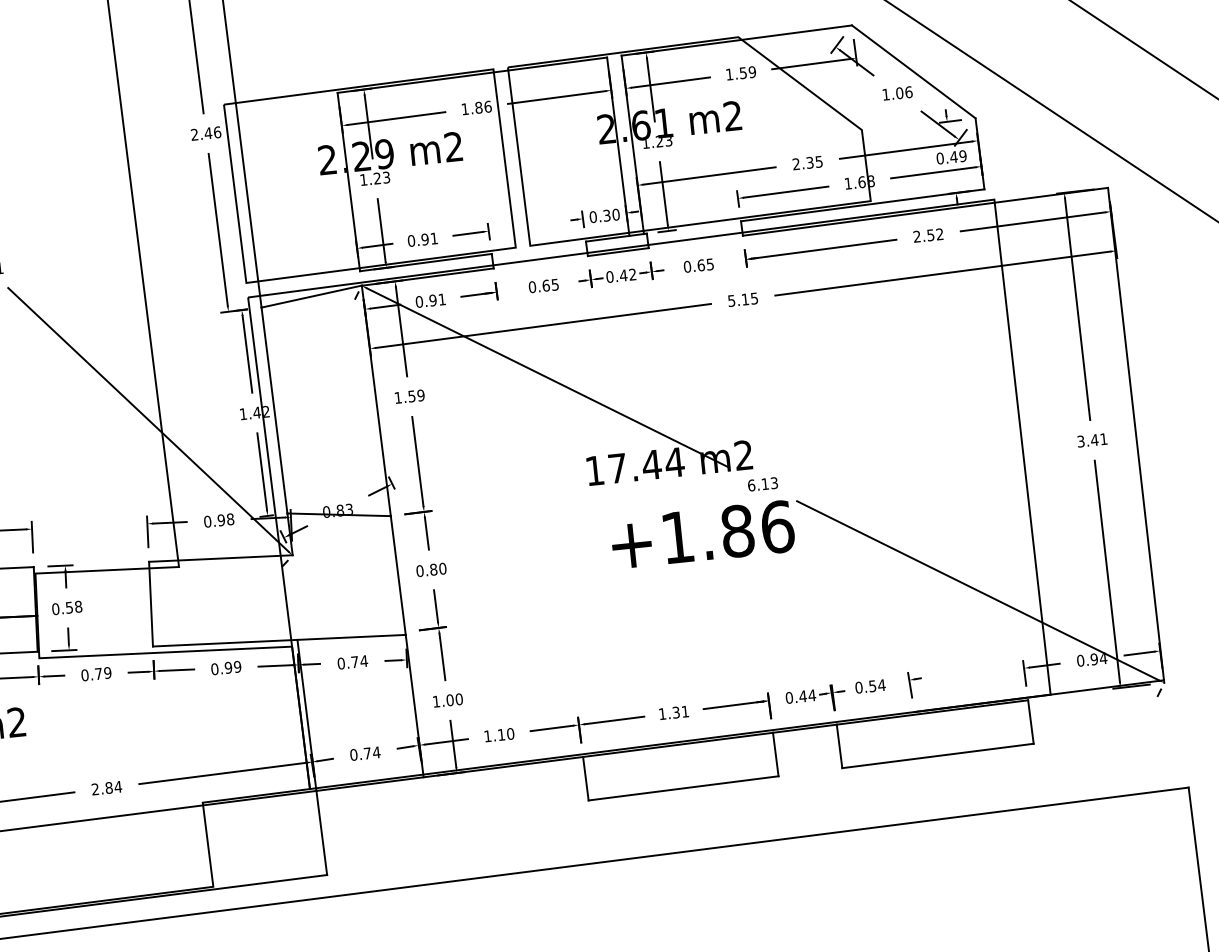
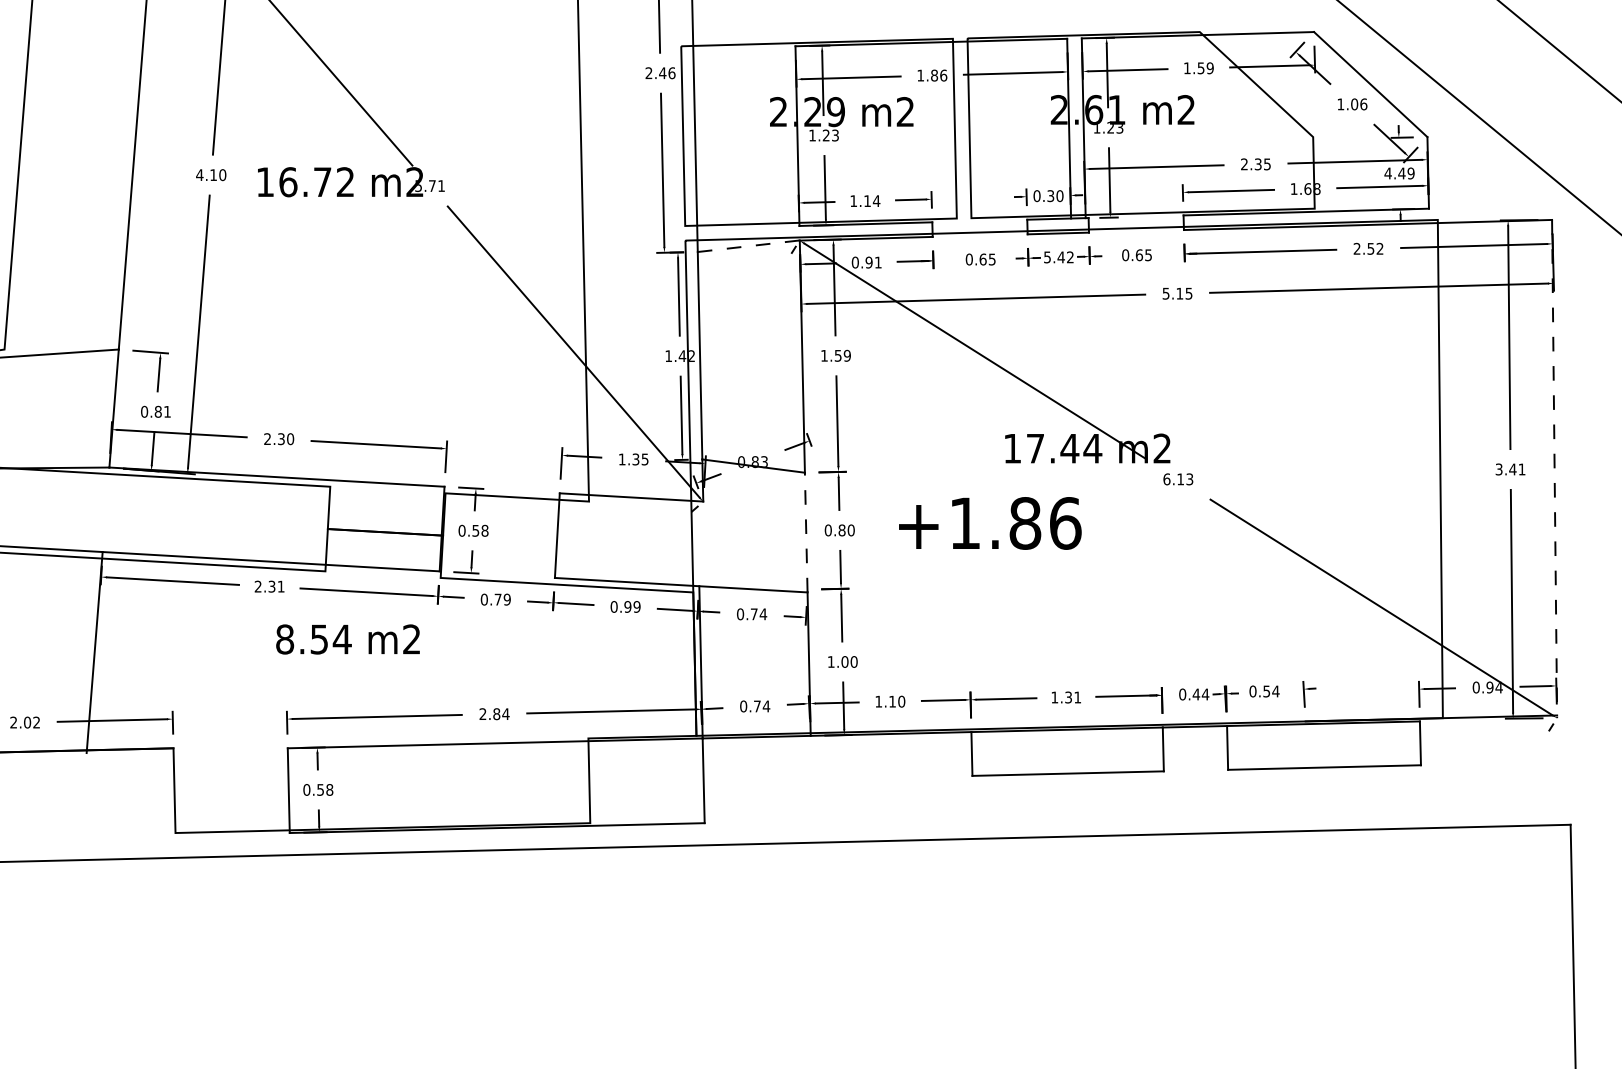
text: (939, 158) -> (1387, 173), 0.49 -> 4.49
text: (423, 240) -> (865, 201), 0.91 -> 1.14
text: (609, 277) -> (1047, 257), 0.42 -> 5.42
line: (312, 296) -> (749, 246), solid -> dashed
line: (1136, 435) -> (1554, 469), solid -> dashed
text: (218, 520) -> (633, 459), 0.98 -> 1.35
text: (702, 534) -> (990, 523), moved
line: (398, 575) -> (806, 532), solid -> dashed

